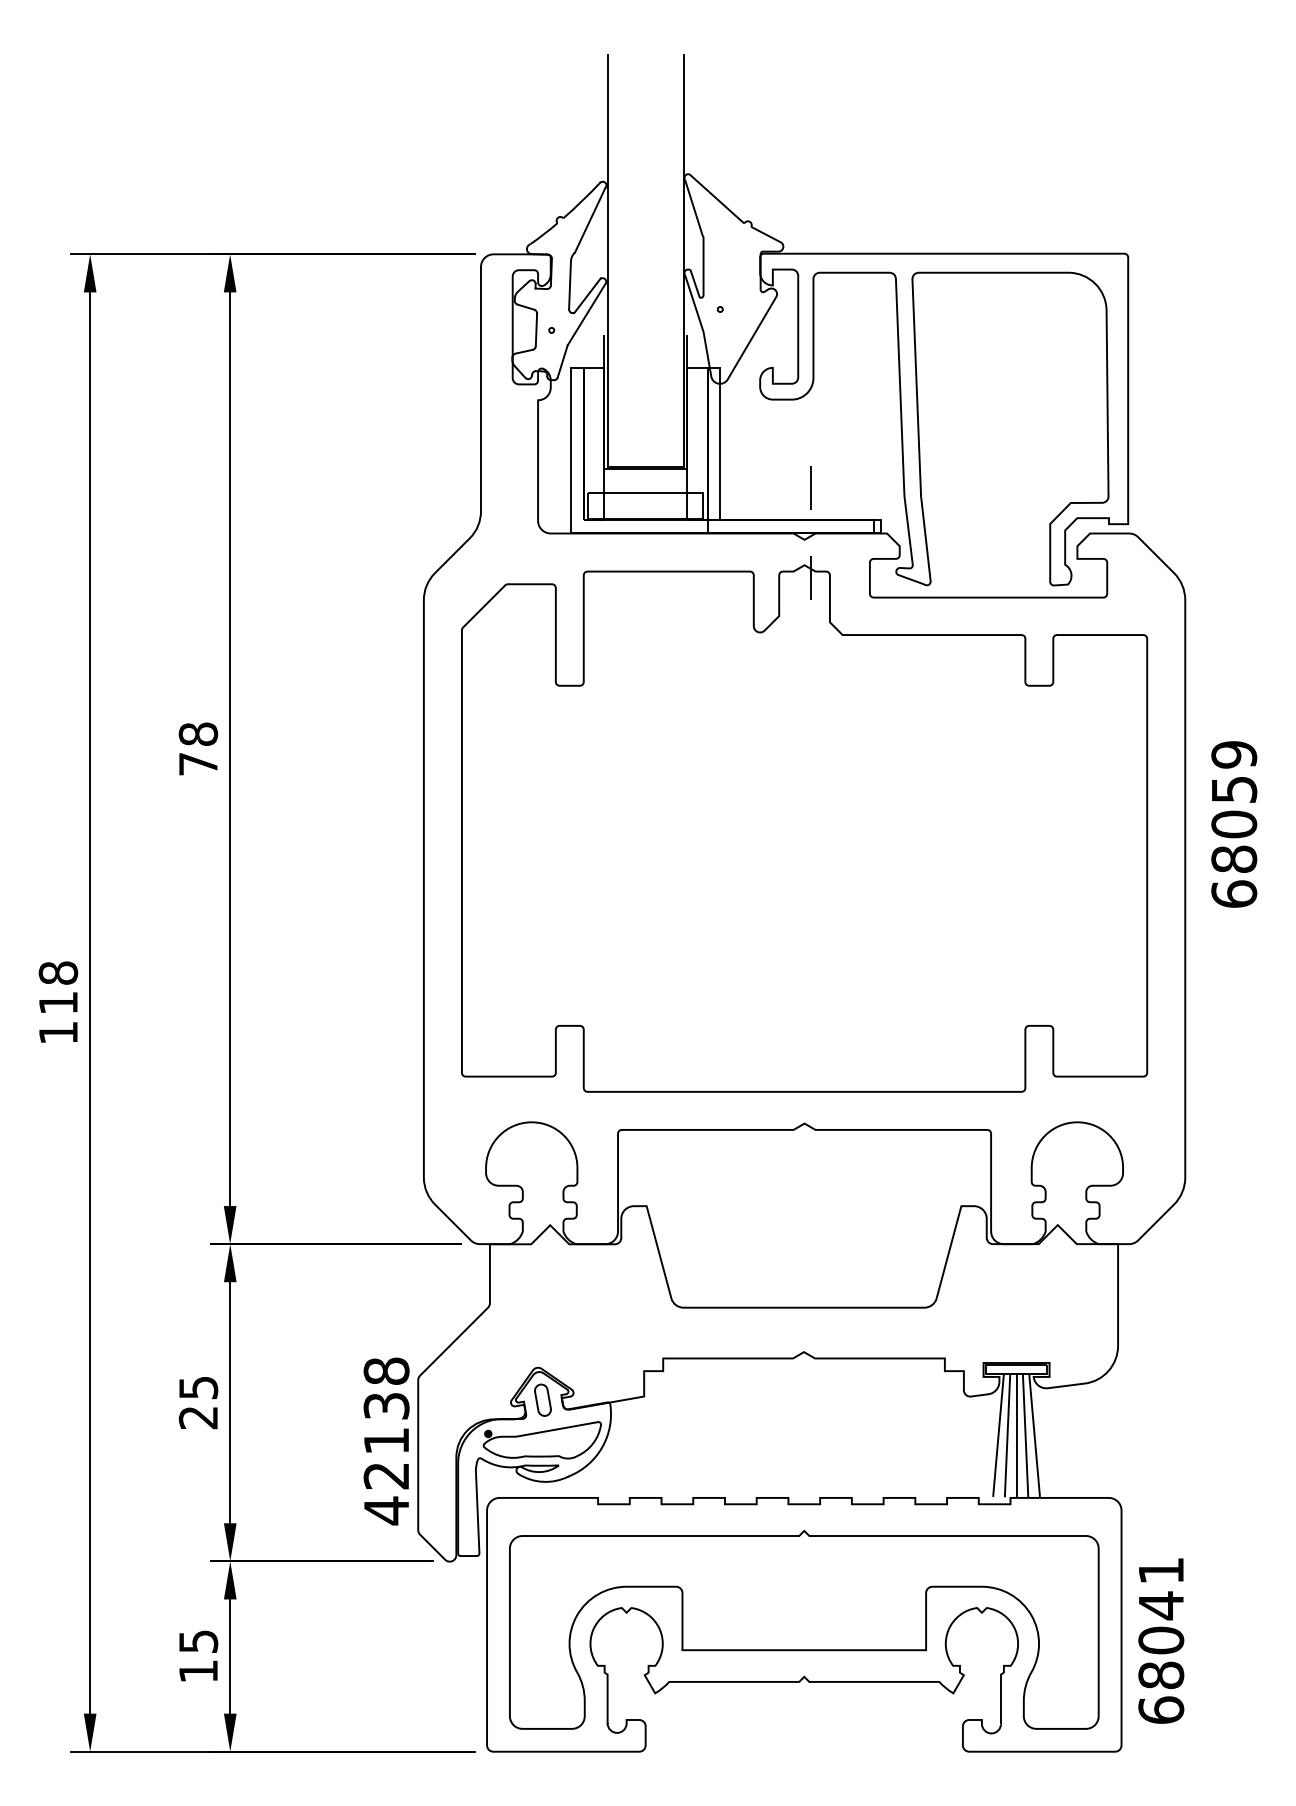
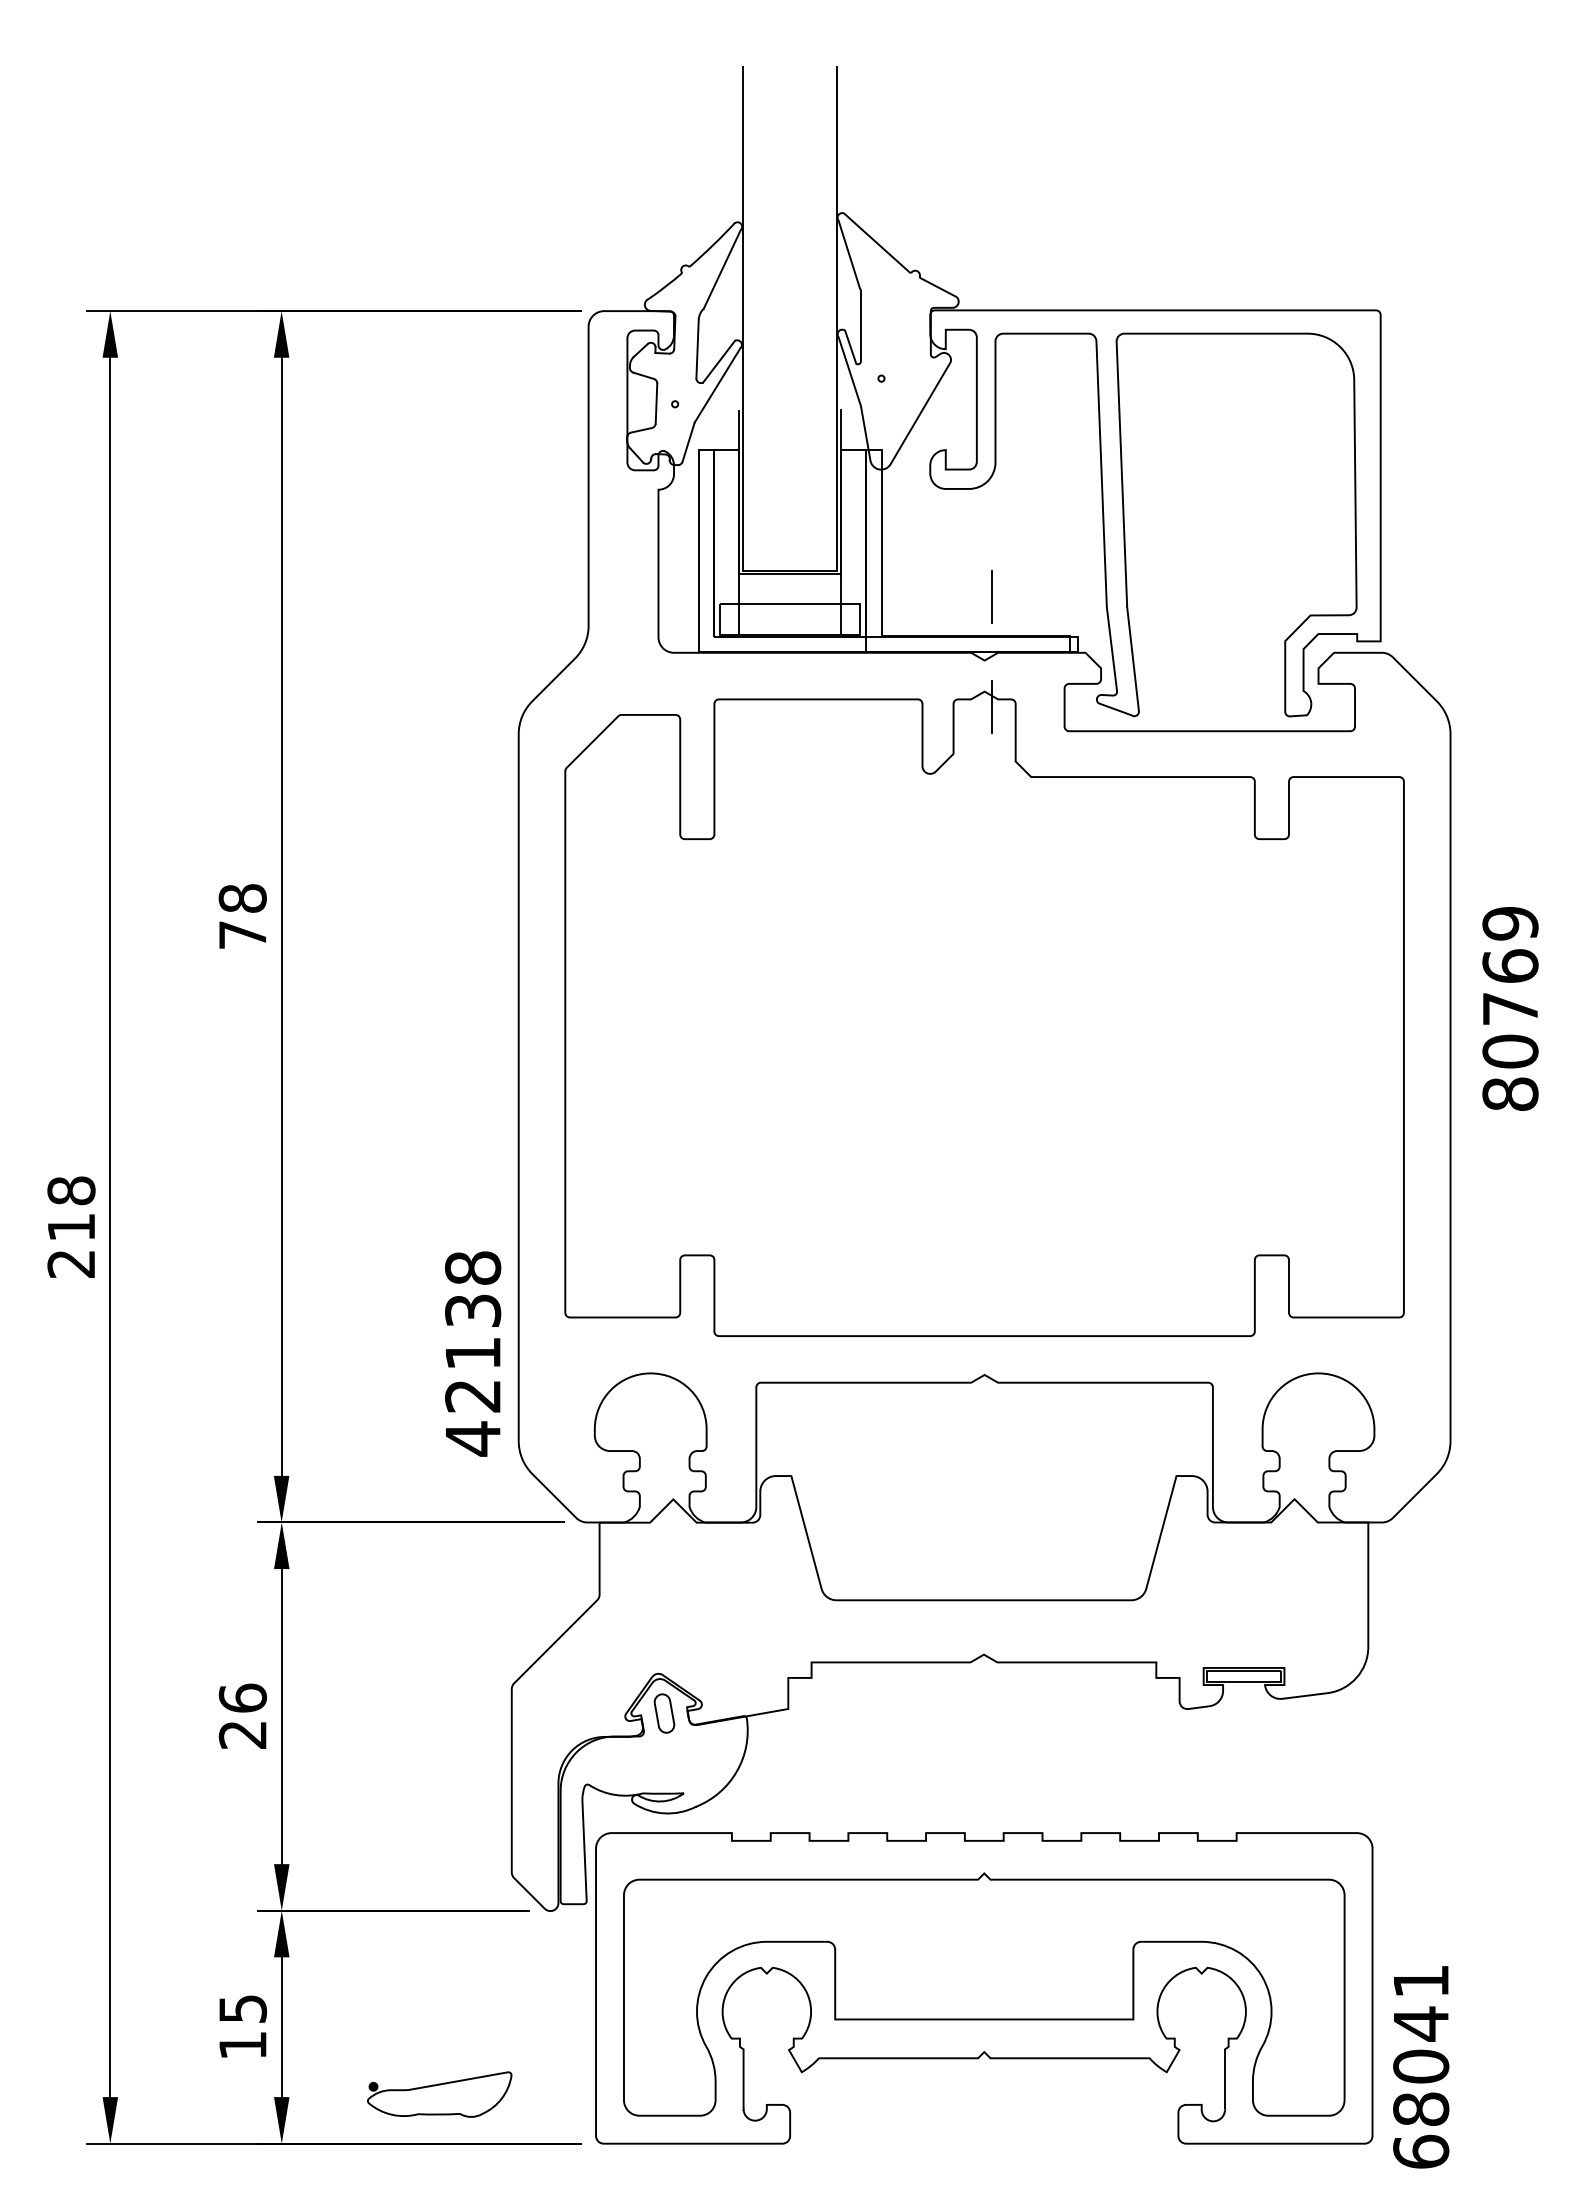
text: (1234, 841) -> (1510, 1029), 68059 -> 80769
text: (57, 1033) -> (70, 1264), 118 -> 218
text: (198, 1387) -> (242, 1697), 25 -> 26
line: (998, 1434) -> (1221, 1755), removed
line: (1034, 1434) -> (1265, 1755), removed
line: (1007, 1435) -> (1232, 1756), removed
line: (1016, 1435) -> (1244, 1756), removed
line: (1025, 1435) -> (1254, 1756), removed
part: (542, 1440) -> (439, 2094), moved
text: (386, 1441) -> (473, 1353), moved
text: (1161, 1641) -> (1421, 2067), moved

